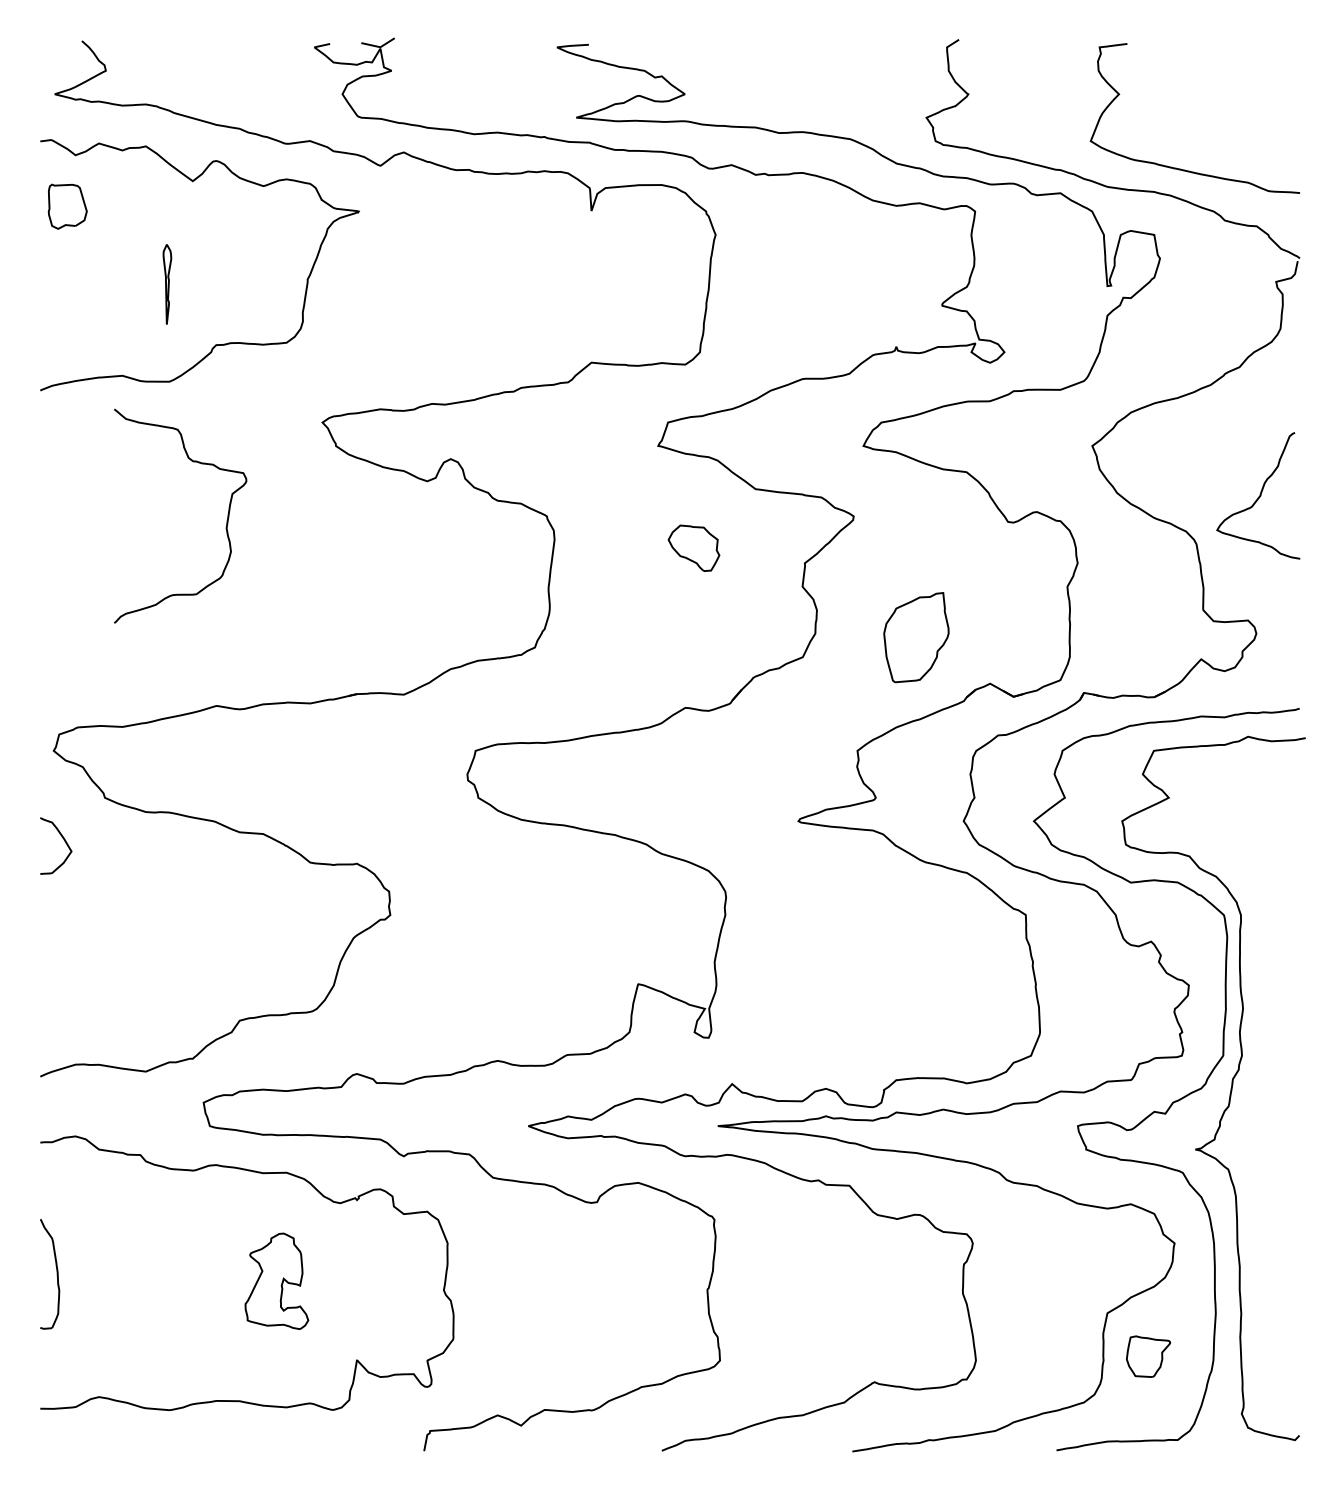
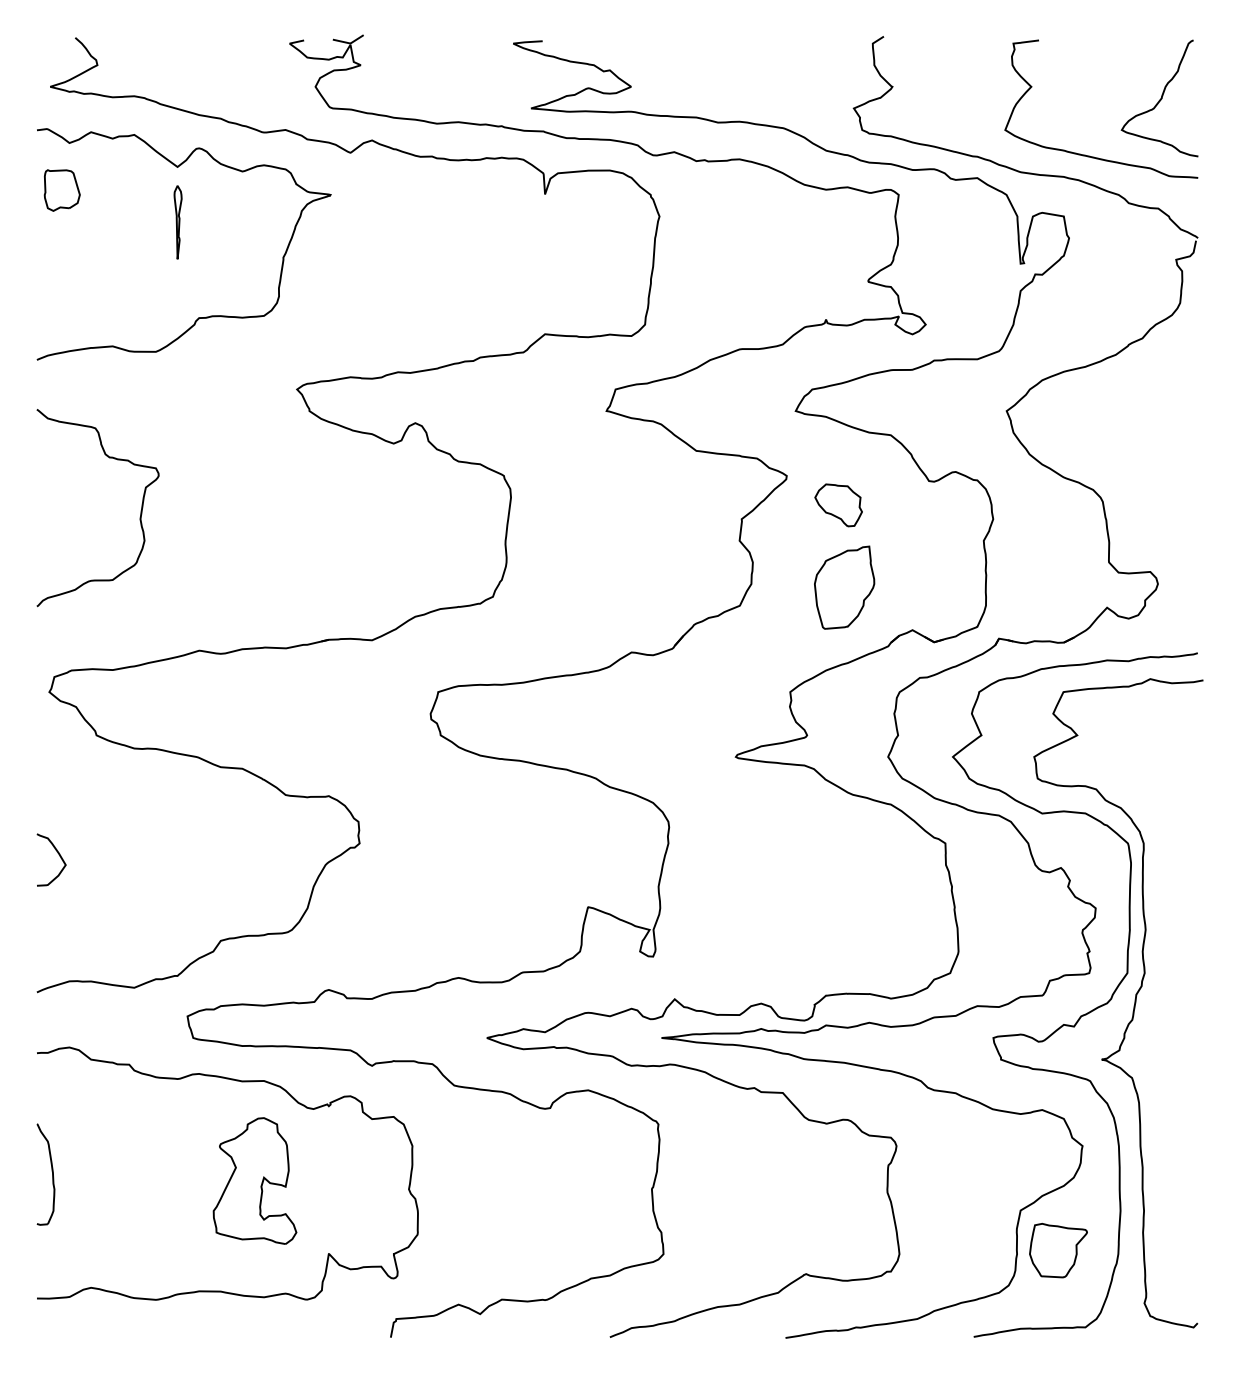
part: (167, 284) -> (178, 222), moved
curve: (1259, 495) -> (1160, 98), moved
curve: (226, 520) -> (140, 512), moved
part: (693, 547) -> (838, 504), moved
curve: (64, 841) -> (59, 855), moved
part: (276, 1281) -> (254, 1181), size x1.43
part: (1148, 1356) -> (1058, 1250), size x1.43

